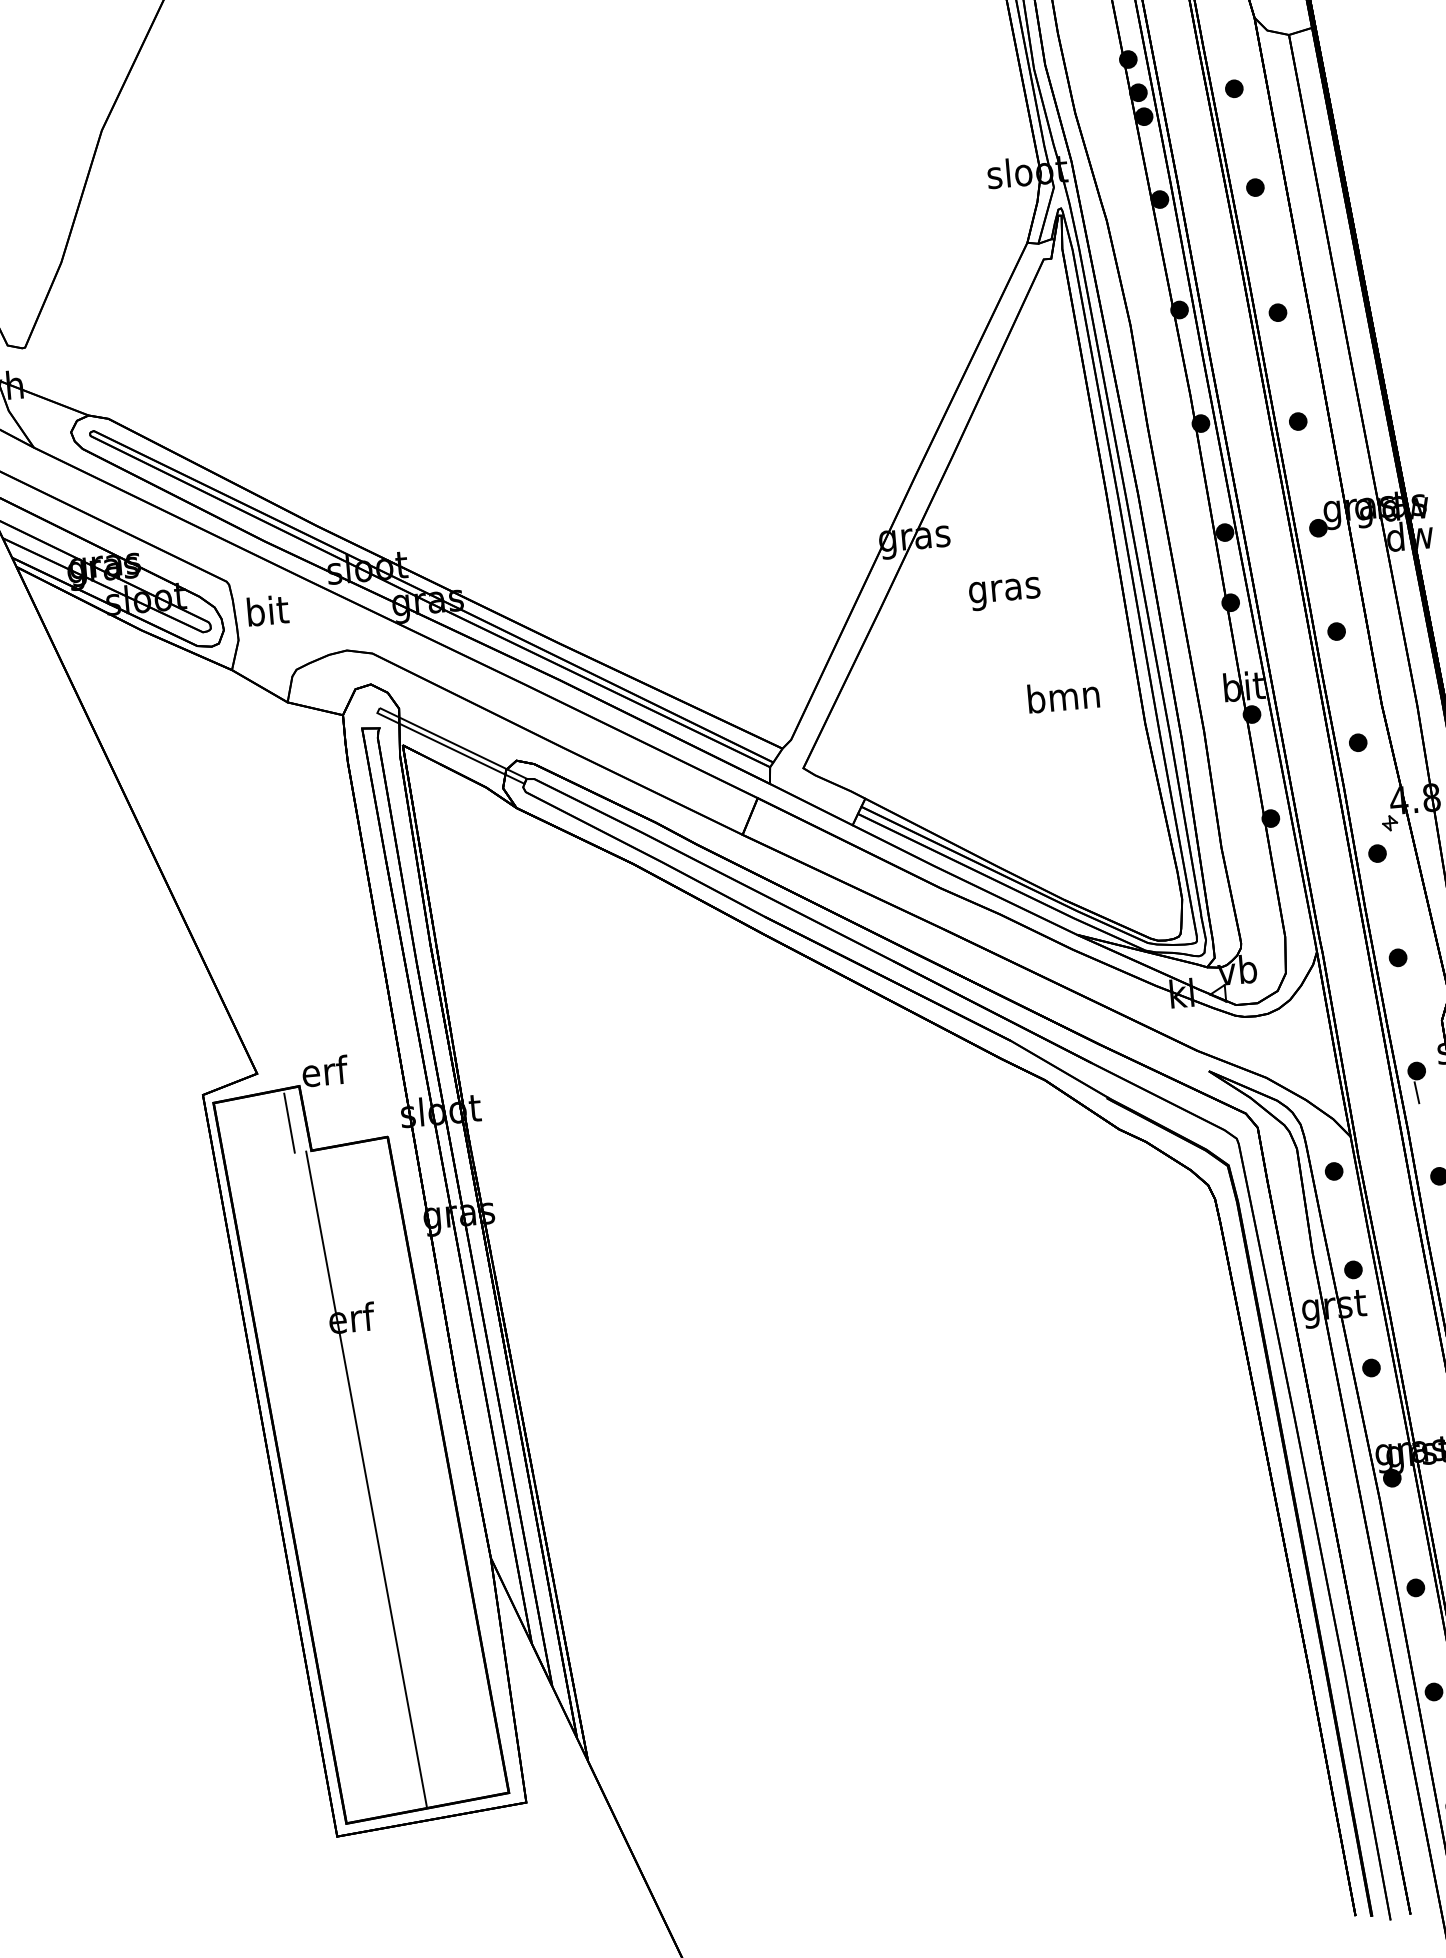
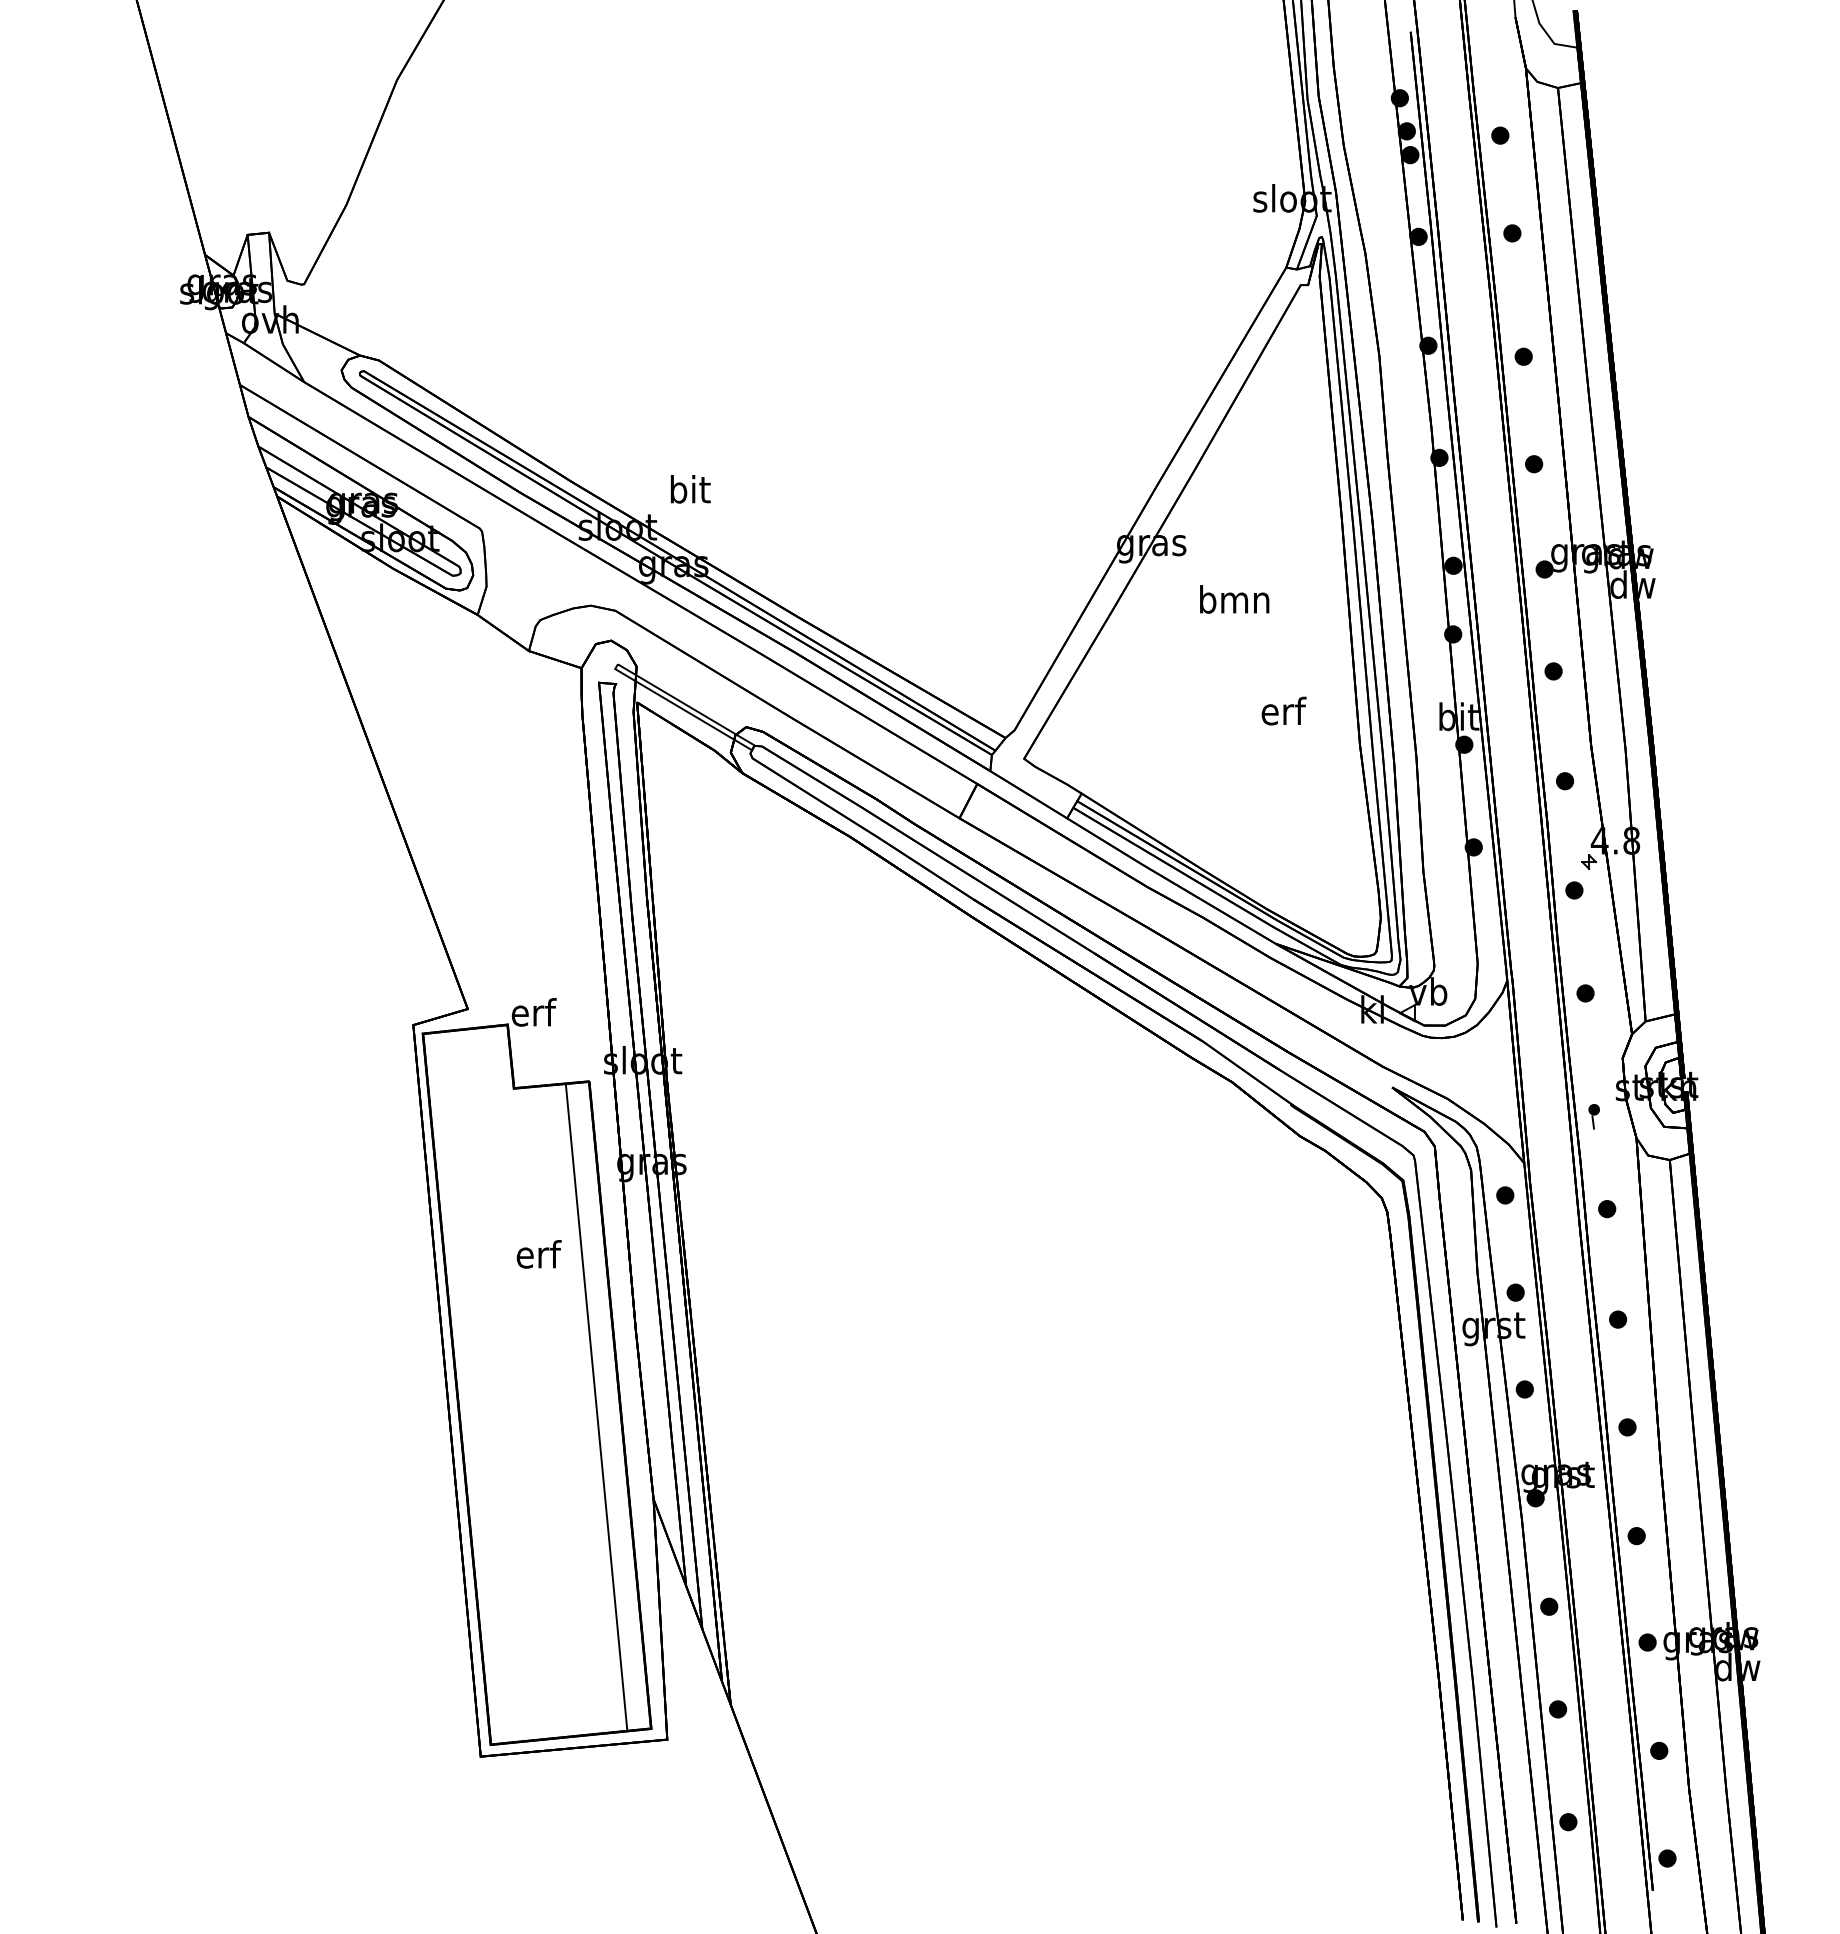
text: (1004, 589) -> (1234, 602), gras -> bmn
text: (267, 610) -> (690, 489), moved
text: (1063, 695) -> (1282, 710), bmn -> erf
part: (1418, 1082) -> (1594, 1116), size x0.6
line: (288, 1122) -> (494, 1059), removed
line: (366, 1478) -> (596, 1406), moved

